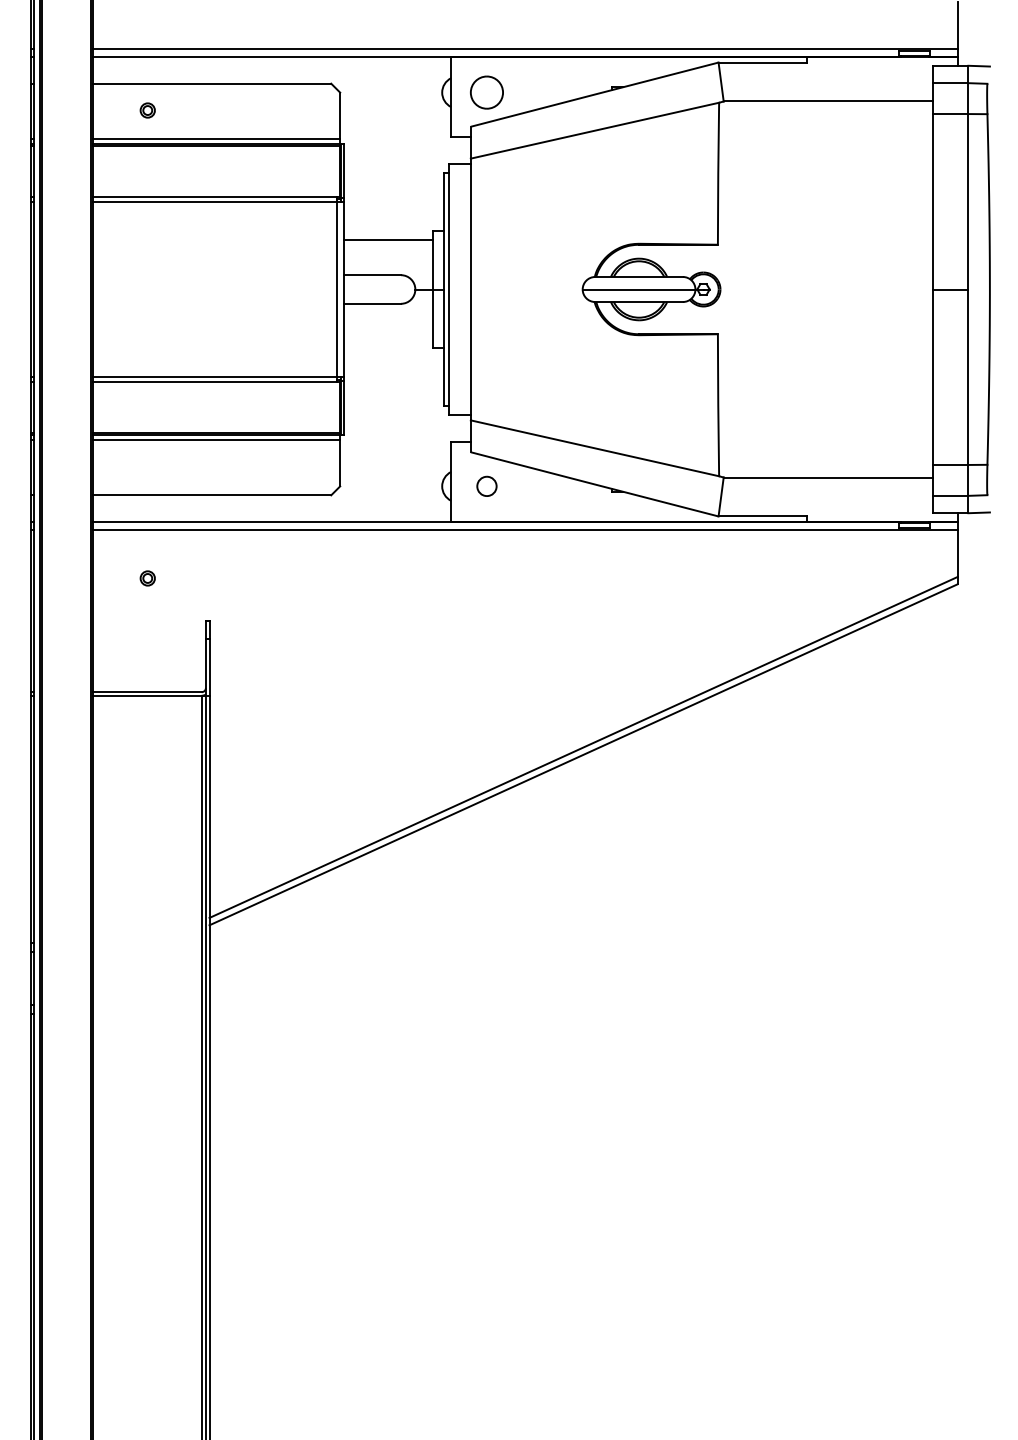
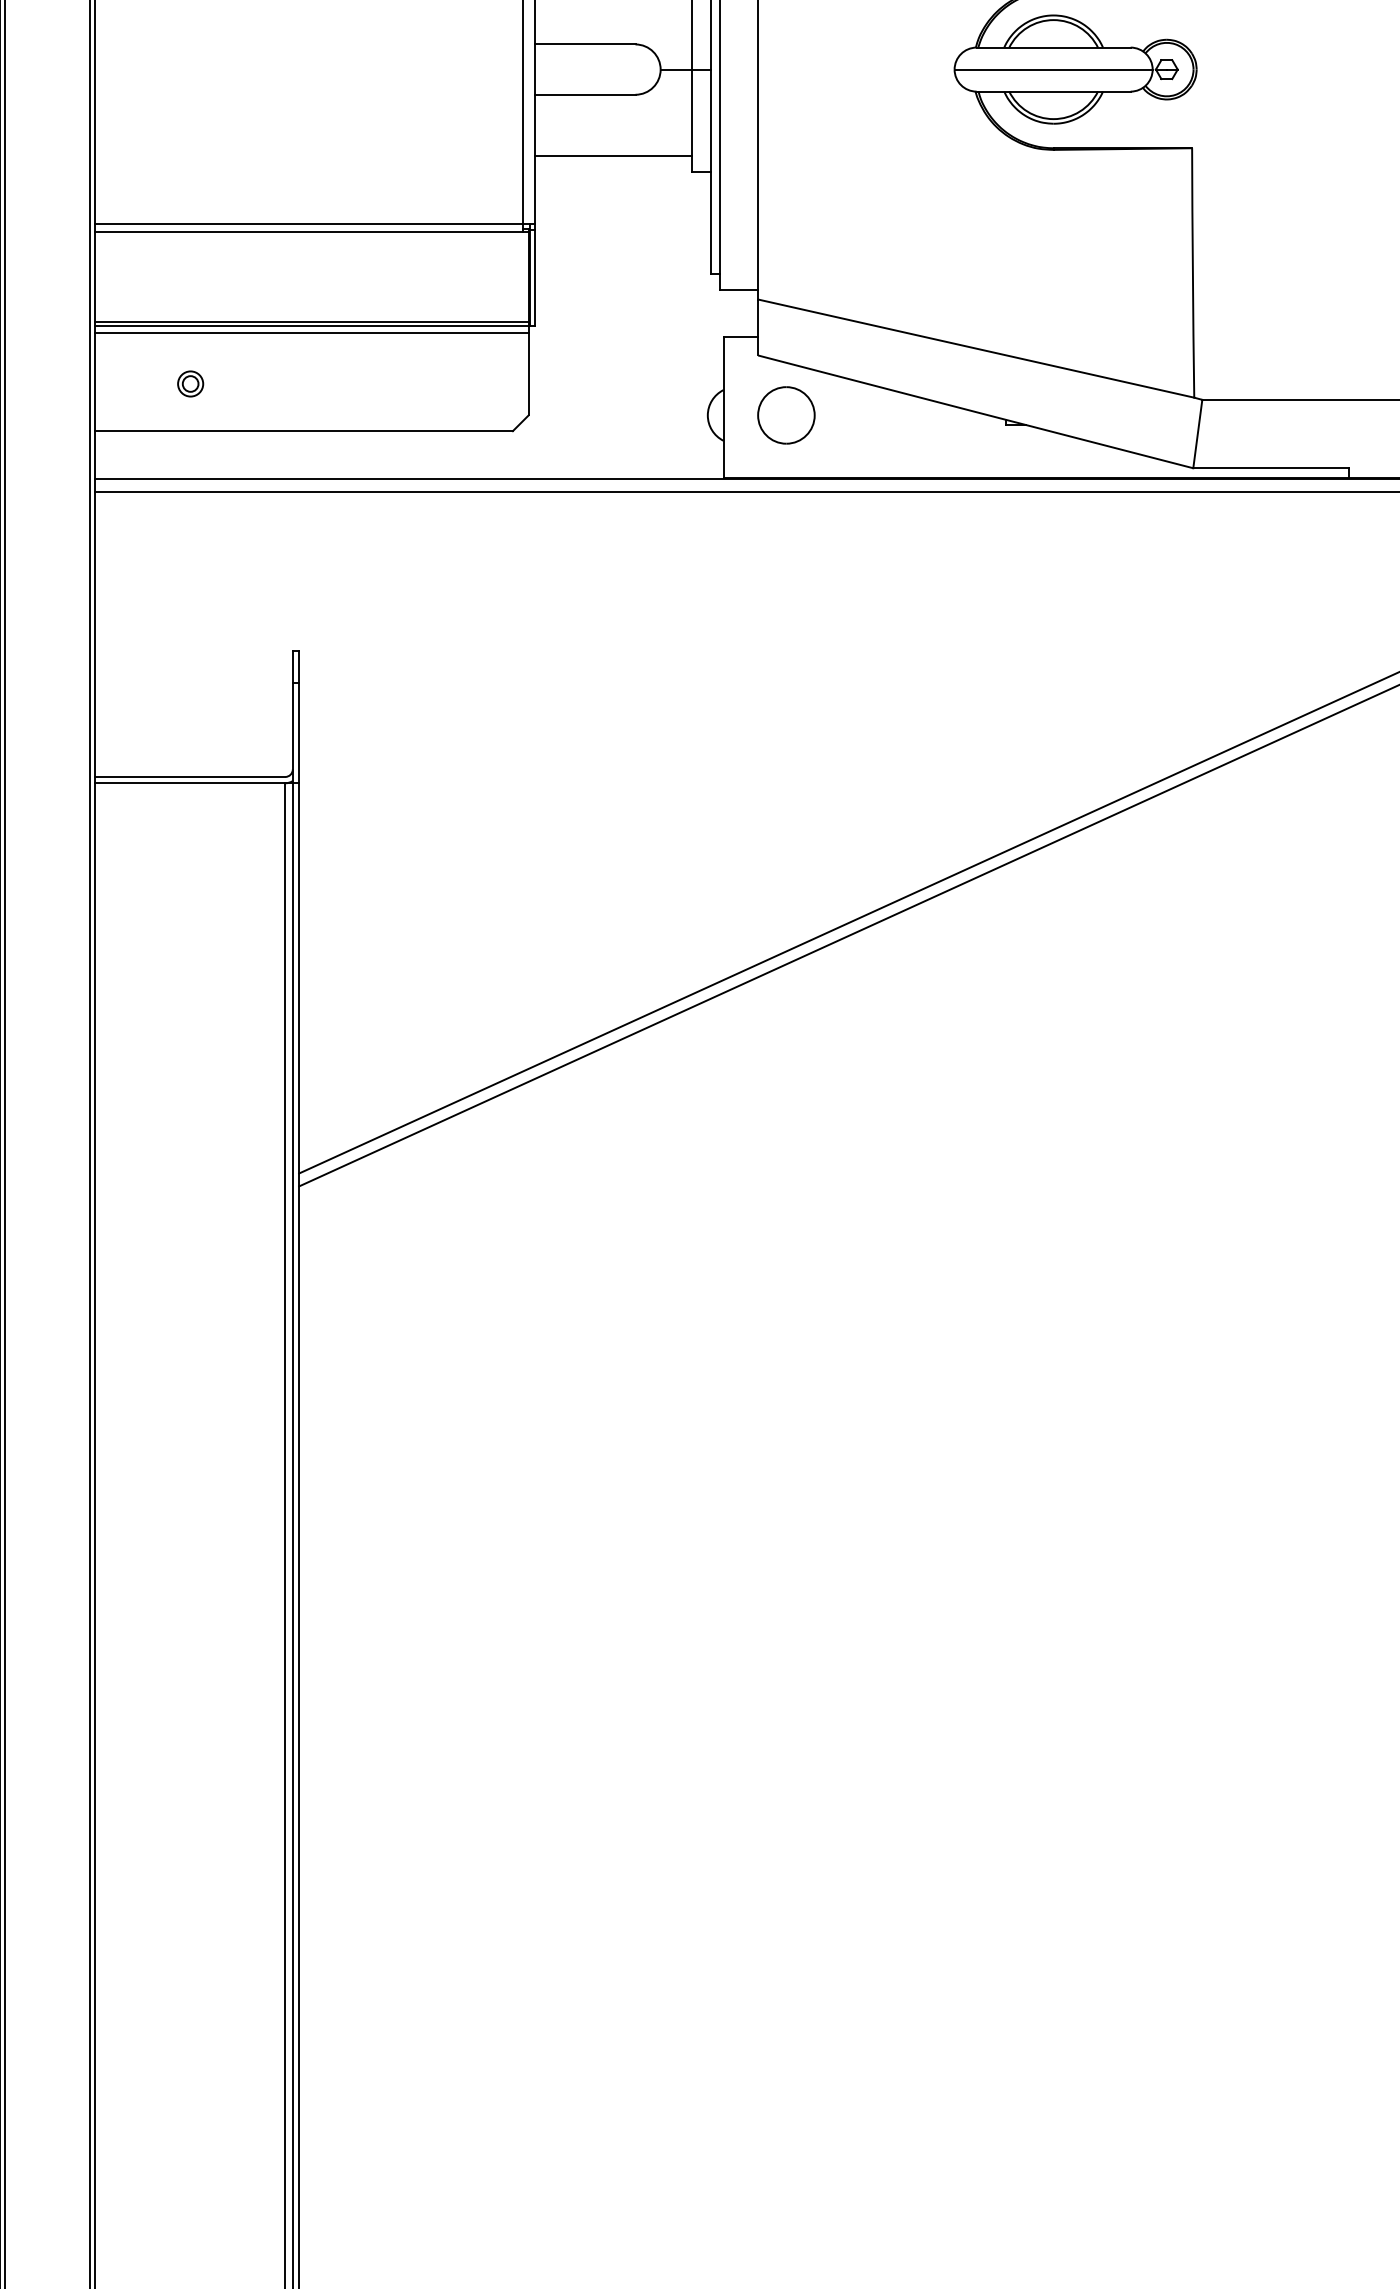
line: (388, 338) -> (613, 155), added
part: (486, 486) -> (785, 415), size x1.67
part: (147, 578) -> (190, 384), moved

